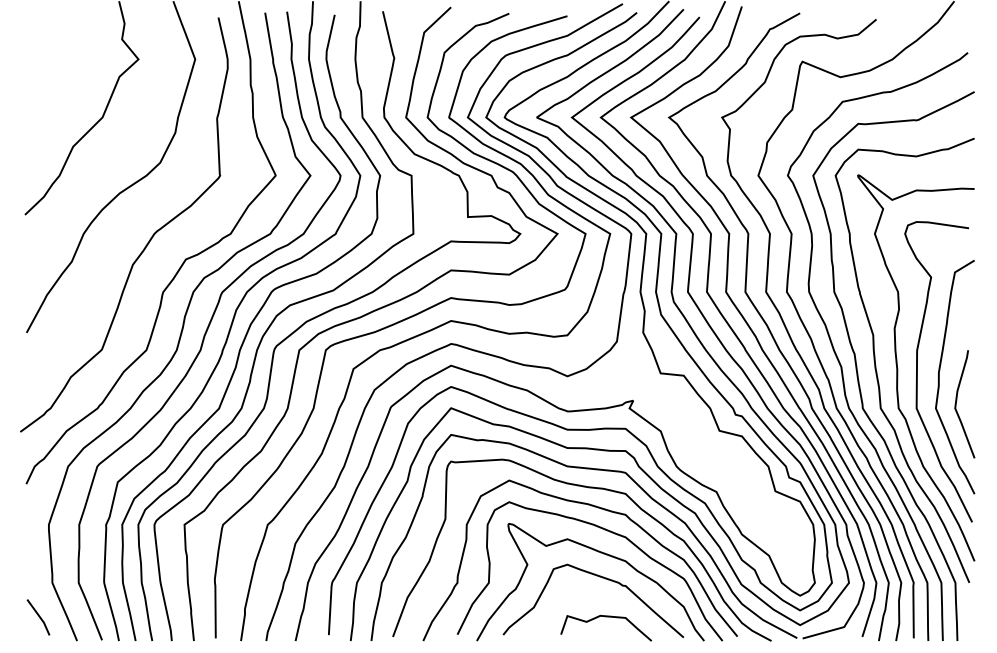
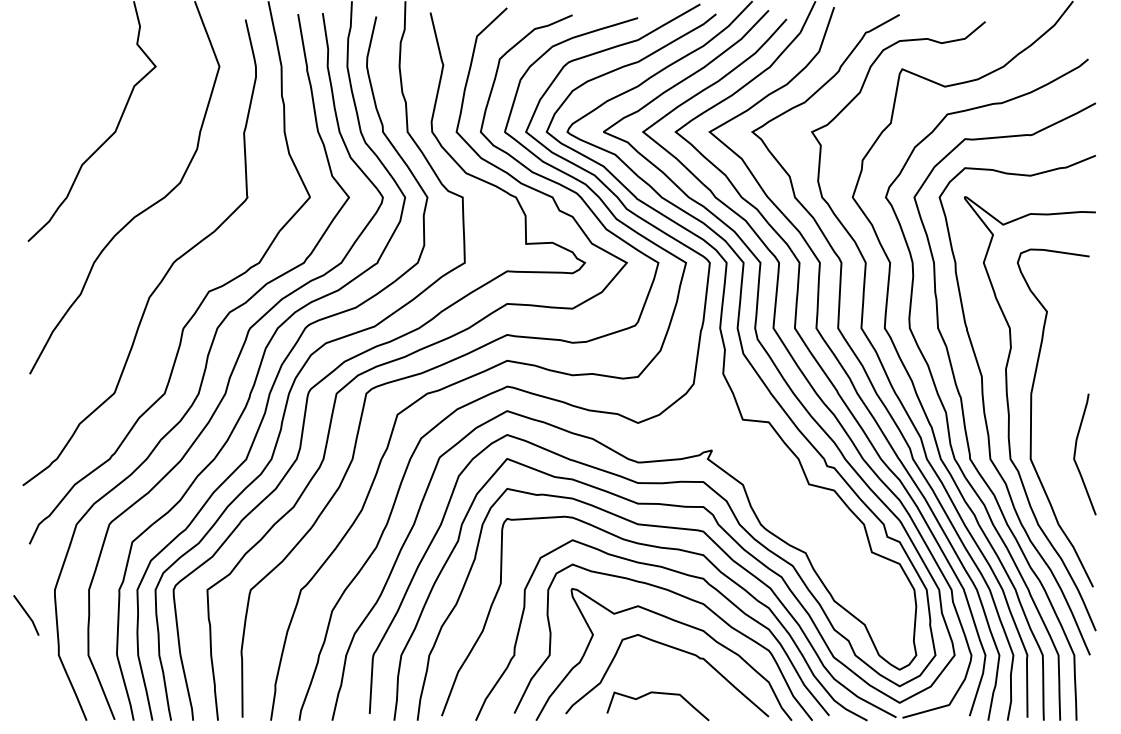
curve: (939, 377) -> (1056, 424), removed
line: (38, 616) -> (26, 614), moved
curve: (605, 617) -> (657, 694), moved

